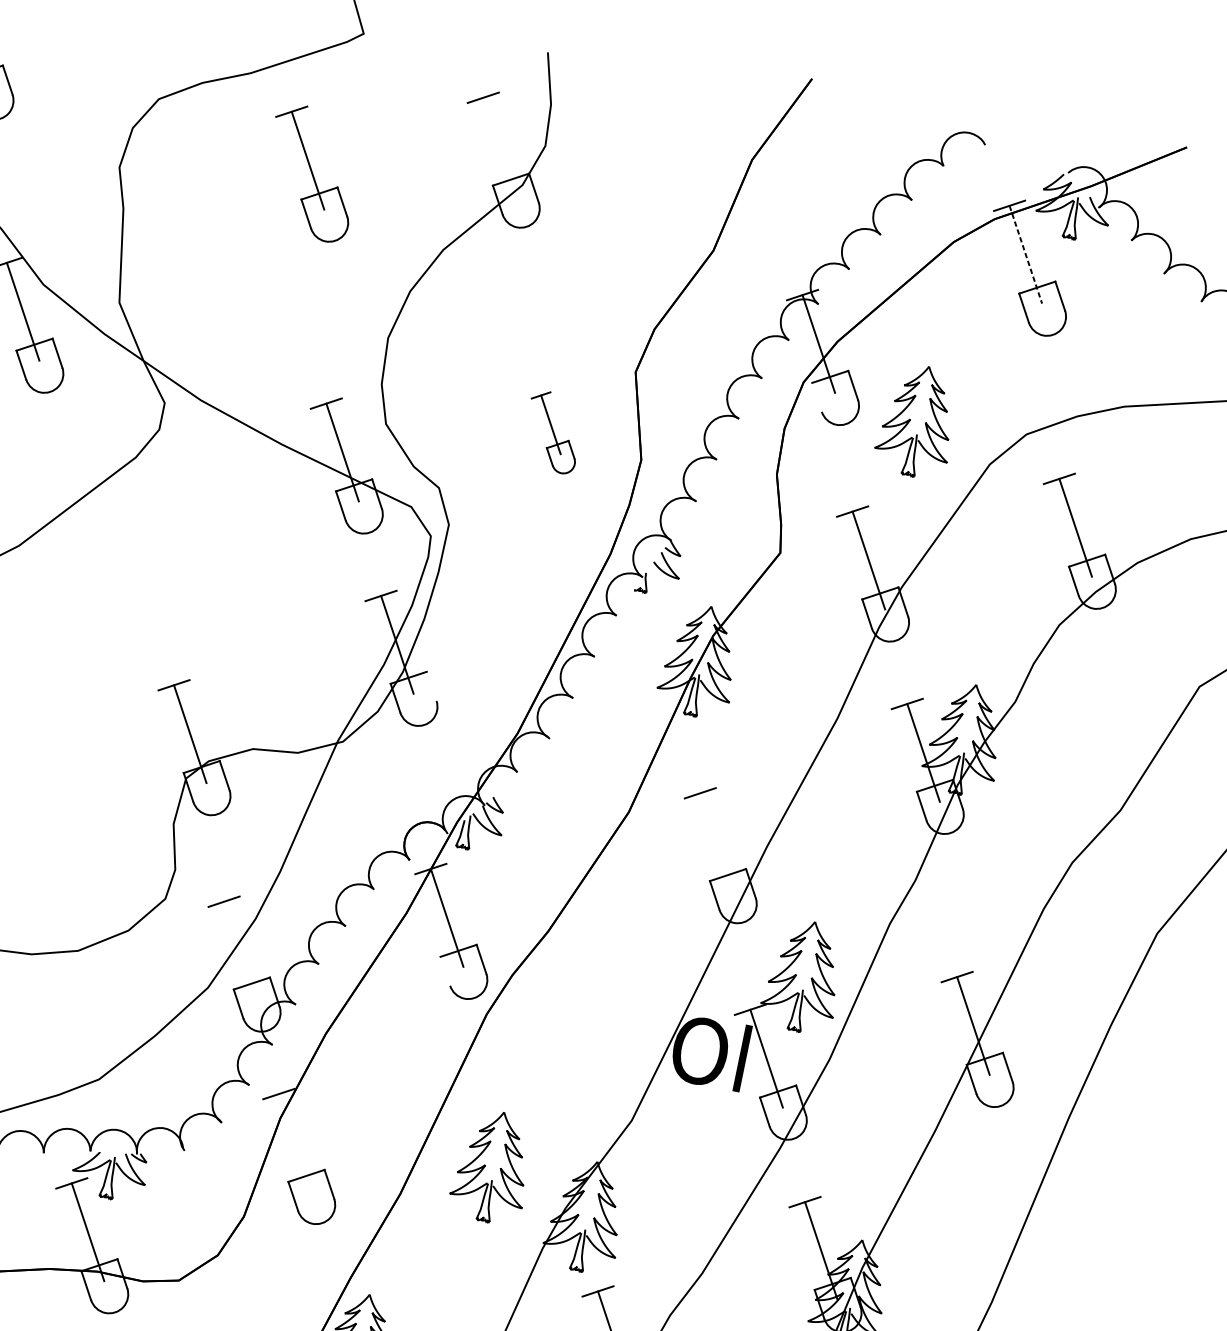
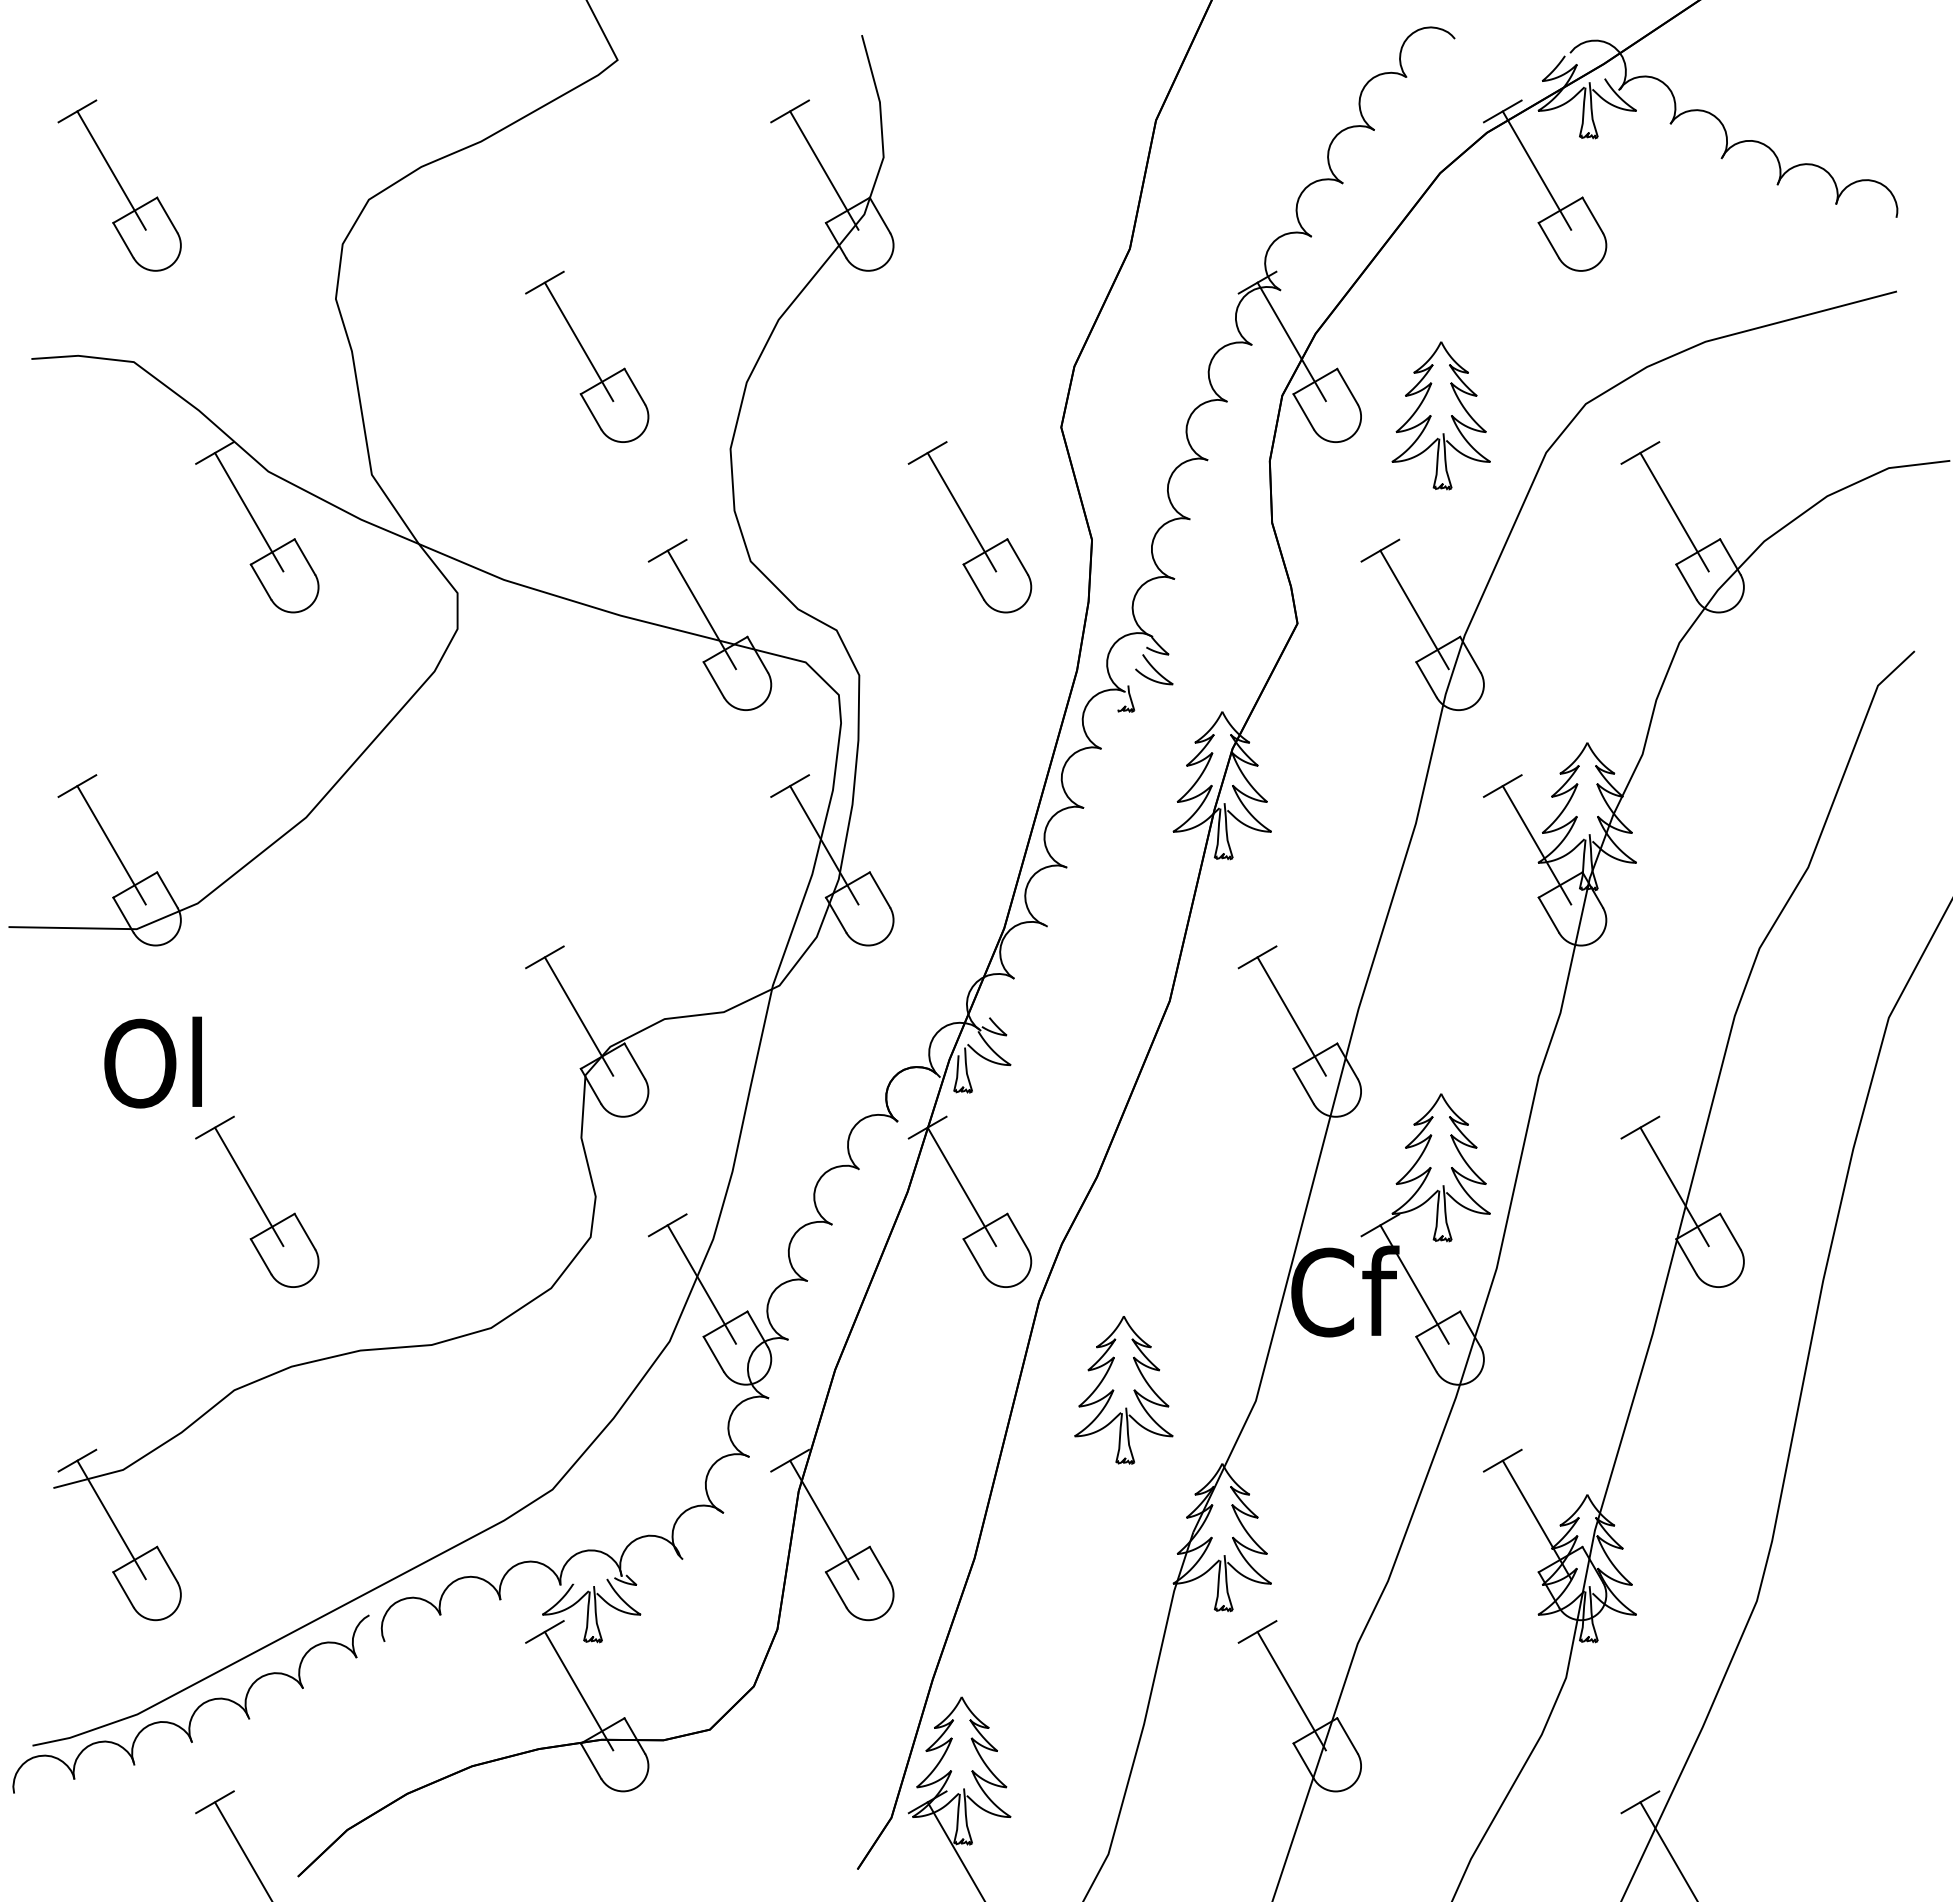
line: (499, 146) -> (824, 170), added
part: (312, 172) -> (587, 356), moved
line: (1026, 255) -> (1537, 171), dashed -> solid
line: (816, 397) -> (1303, 411), added
part: (552, 432) -> (969, 527), size x1.67
line: (431, 685) -> (879, 889), added
line: (716, 842) -> (1291, 1016), added
line: (240, 950) -> (701, 1284), added
line: (445, 971) -> (973, 1256), added
text: (713, 1053) -> (1344, 1291), Ol -> Cf
line: (295, 1142) -> (824, 1519), added
part: (492, 1167) -> (1123, 1390), moved

